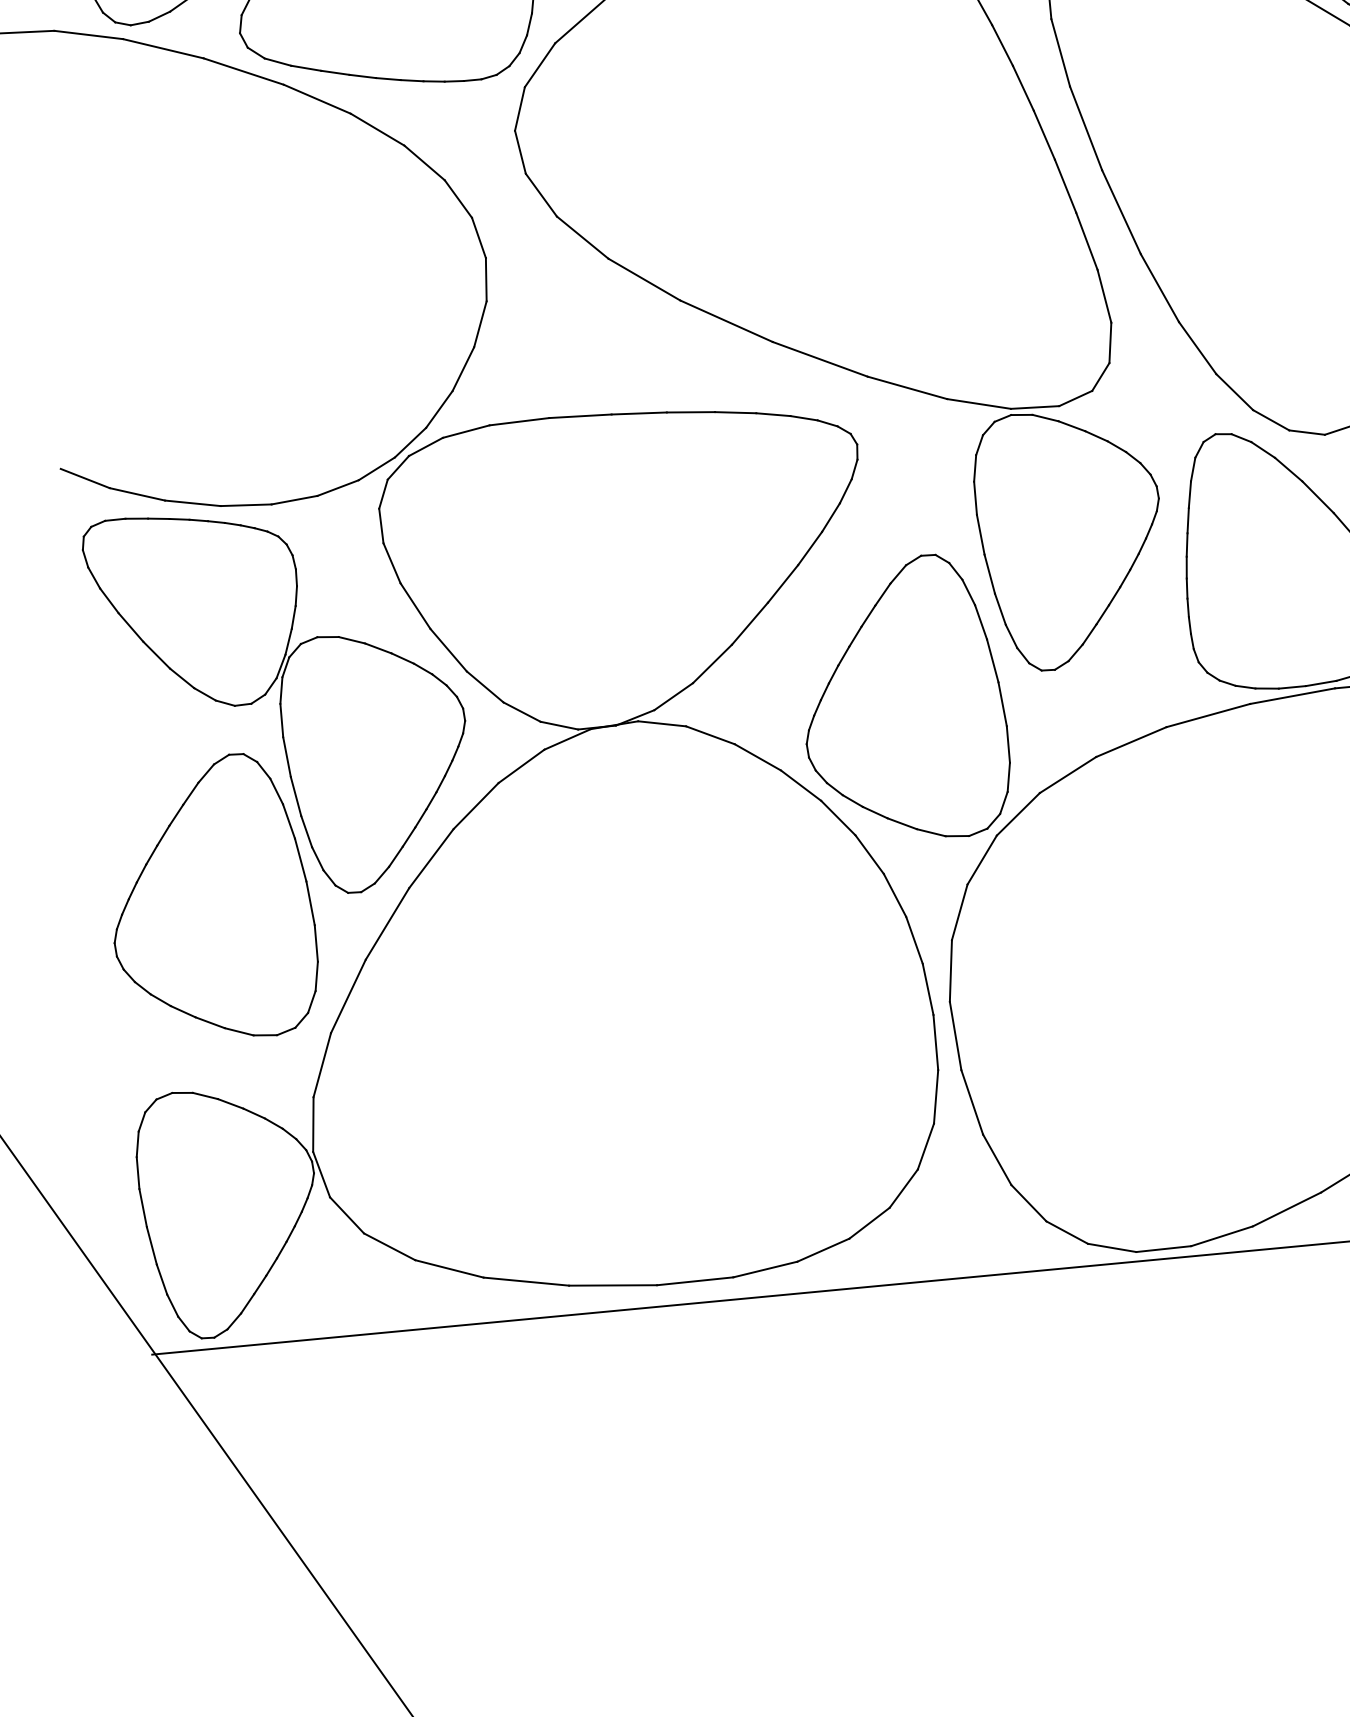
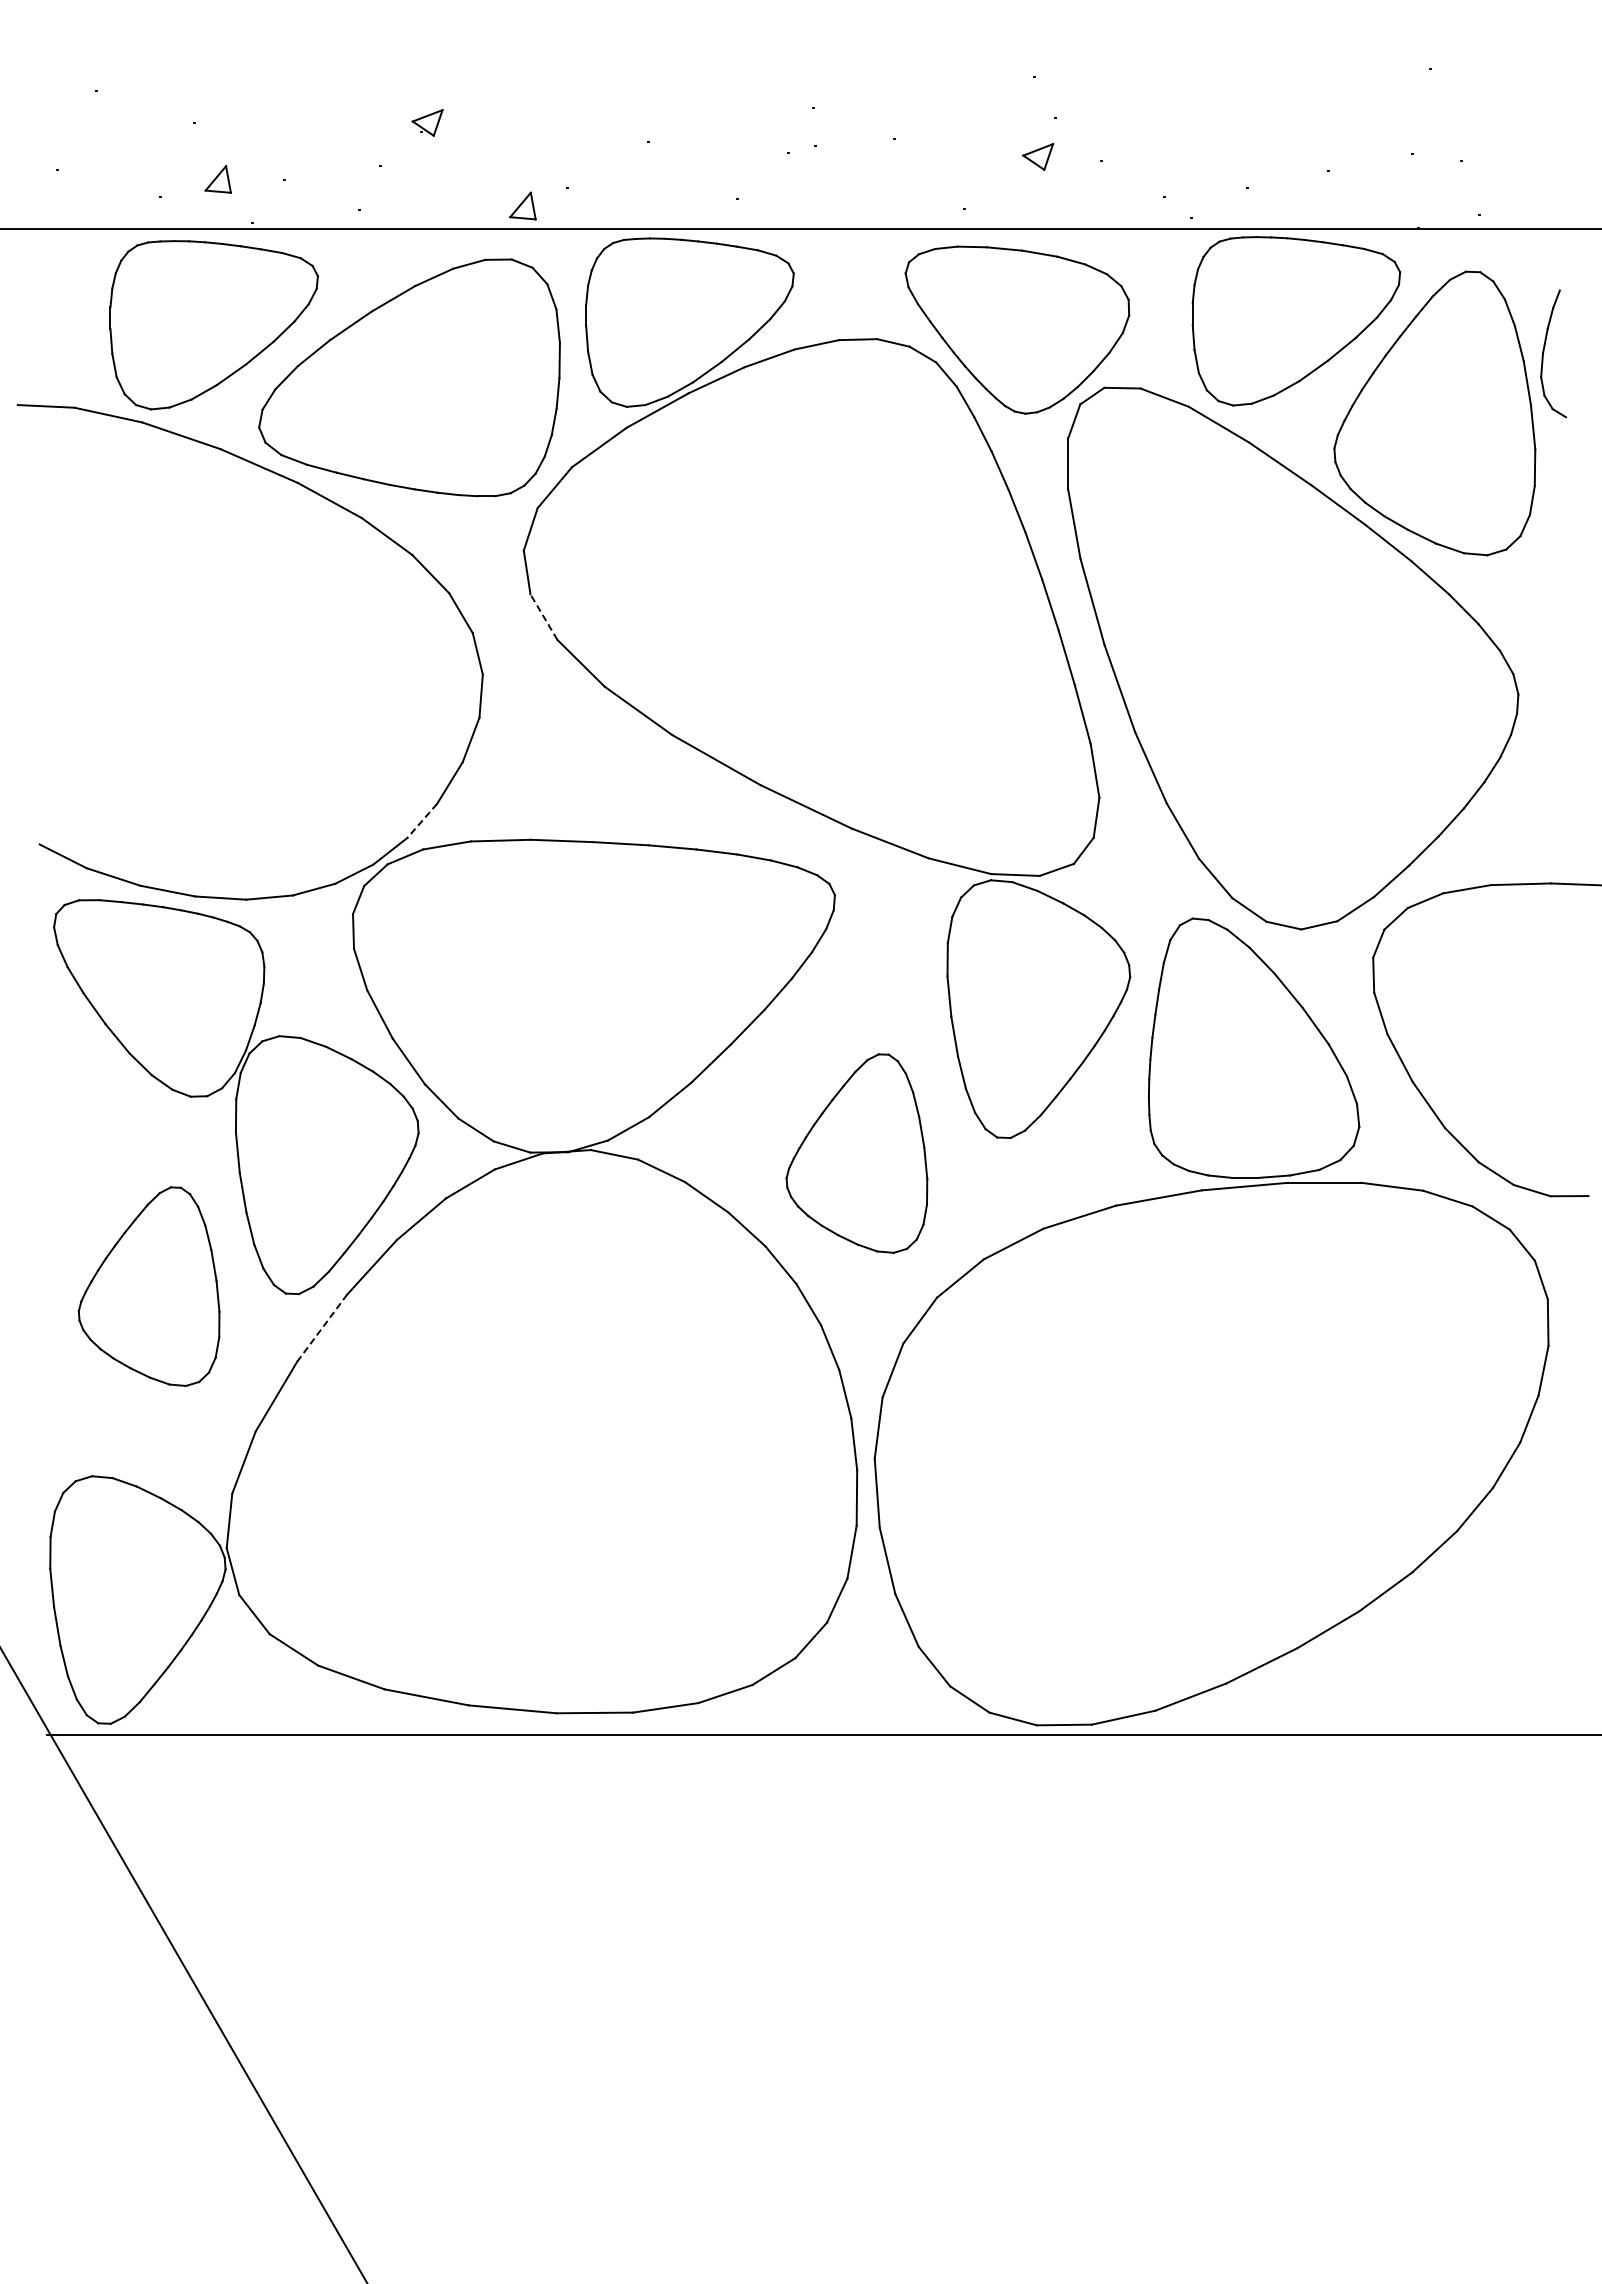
line: (540, 194) -> (543, 616), solid -> dashed
line: (439, 409) -> (422, 820), solid -> dashed
part: (902, 699) -> (856, 1153), size x0.7
part: (210, 898) -> (148, 1286), size x0.7
line: (387, 924) -> (322, 1328), solid -> dashed

